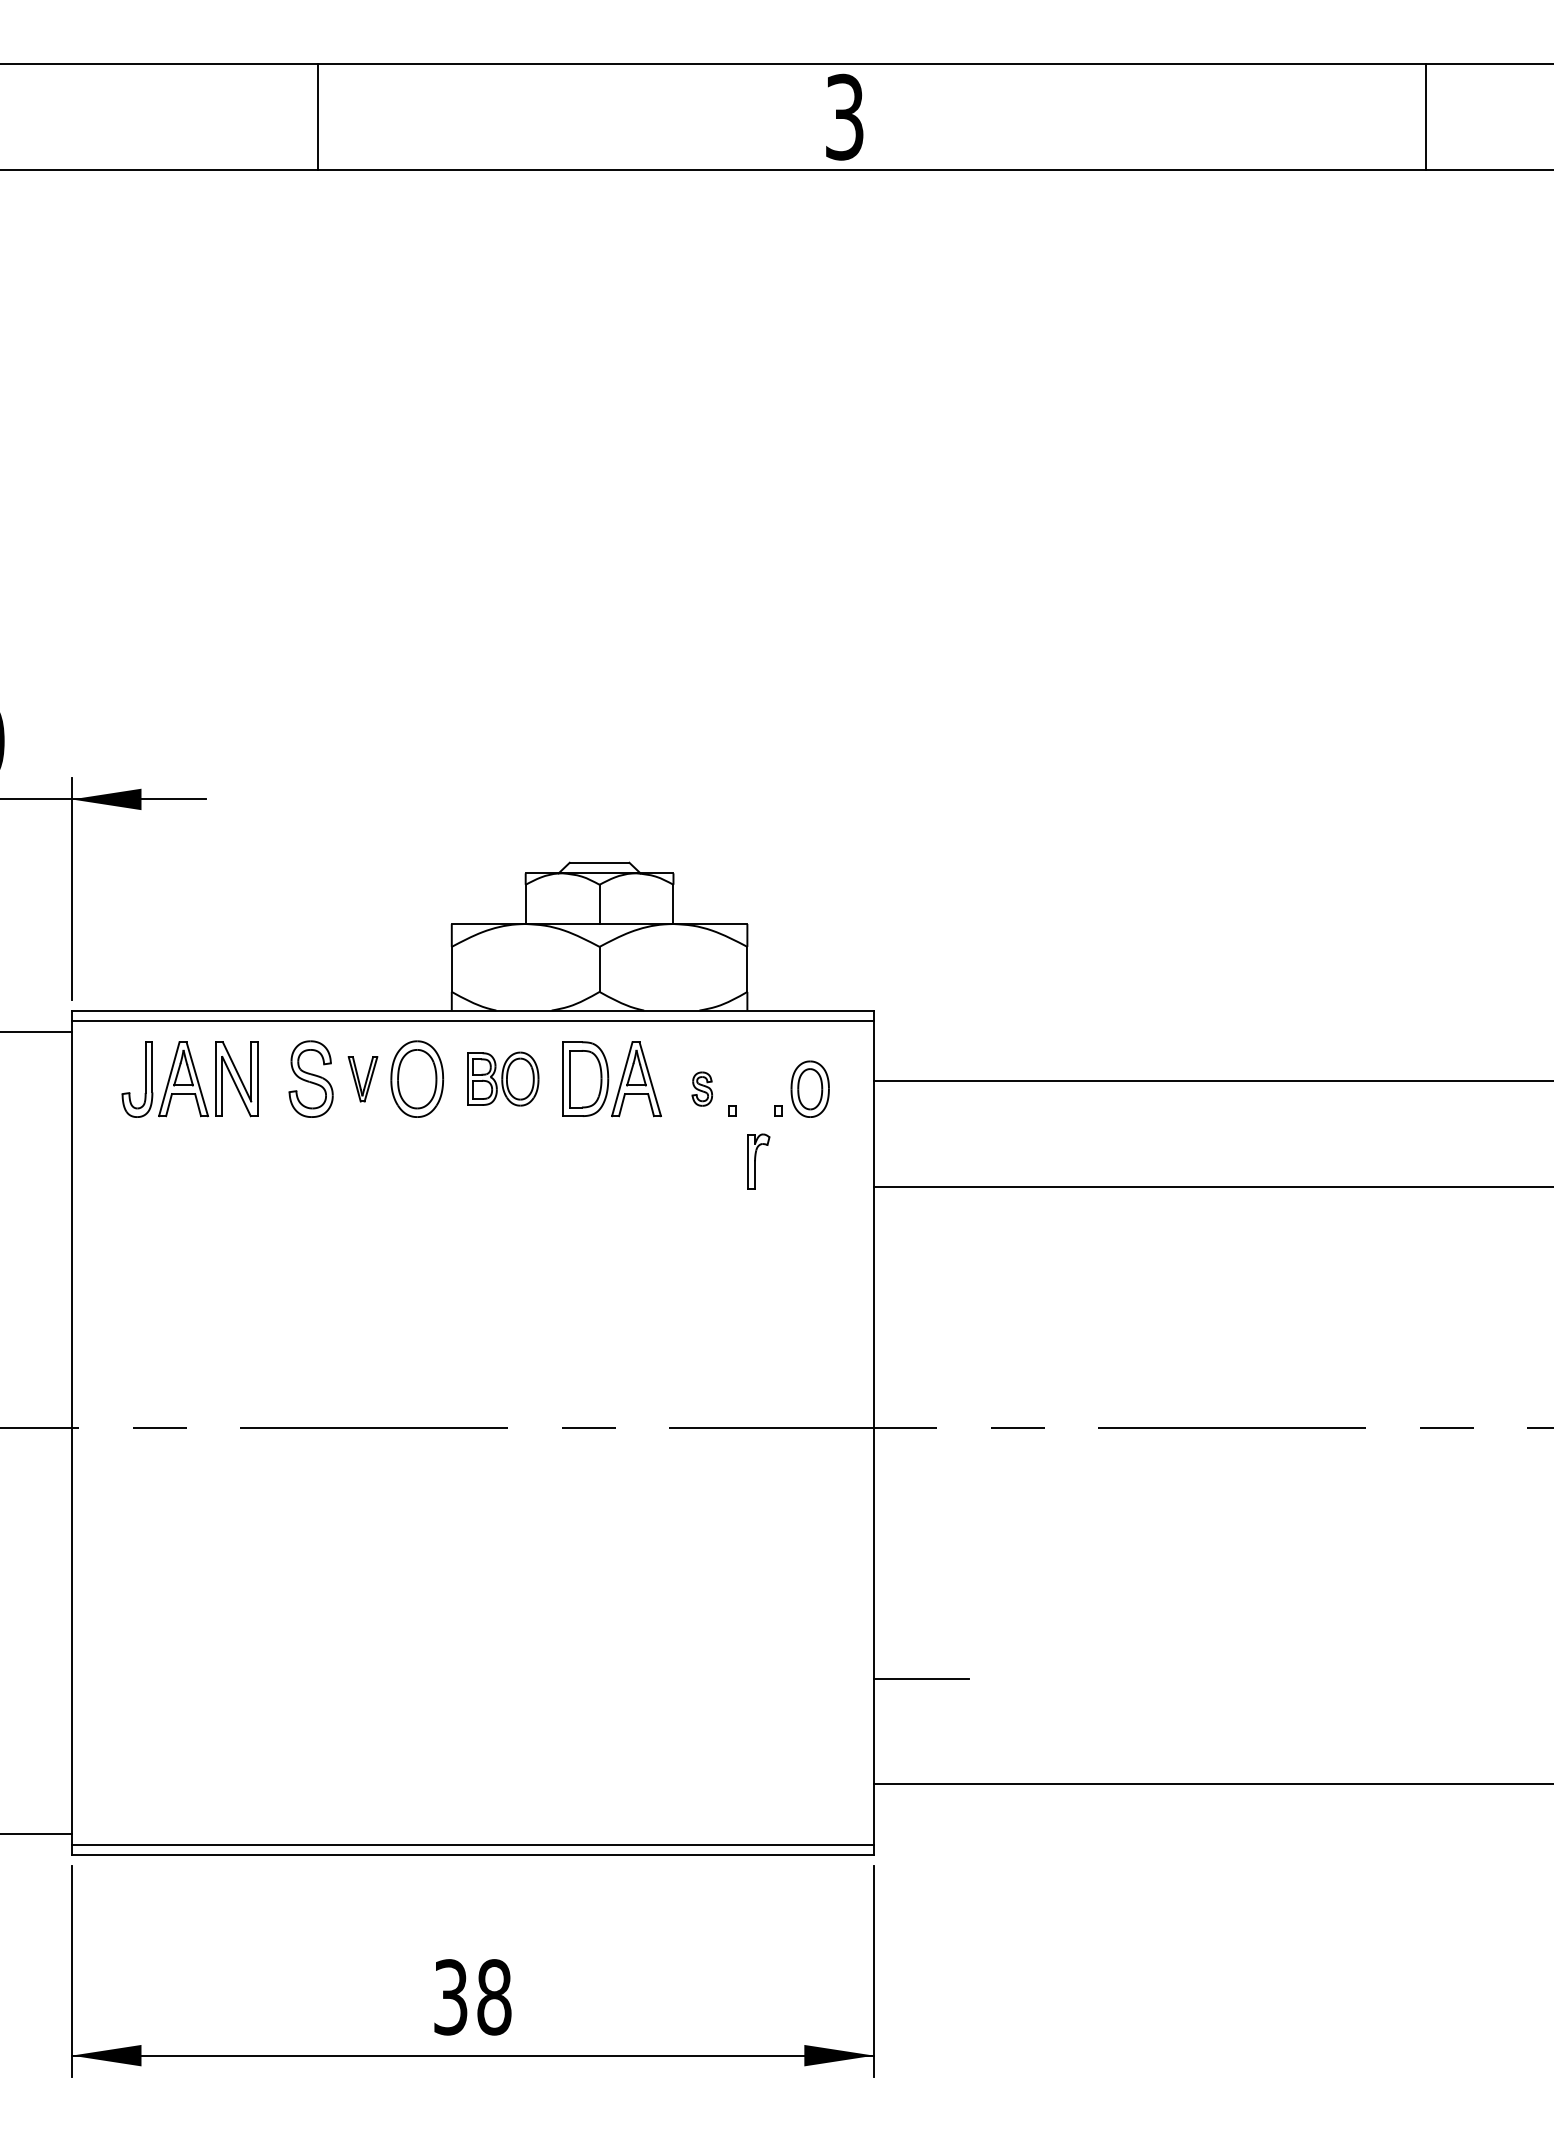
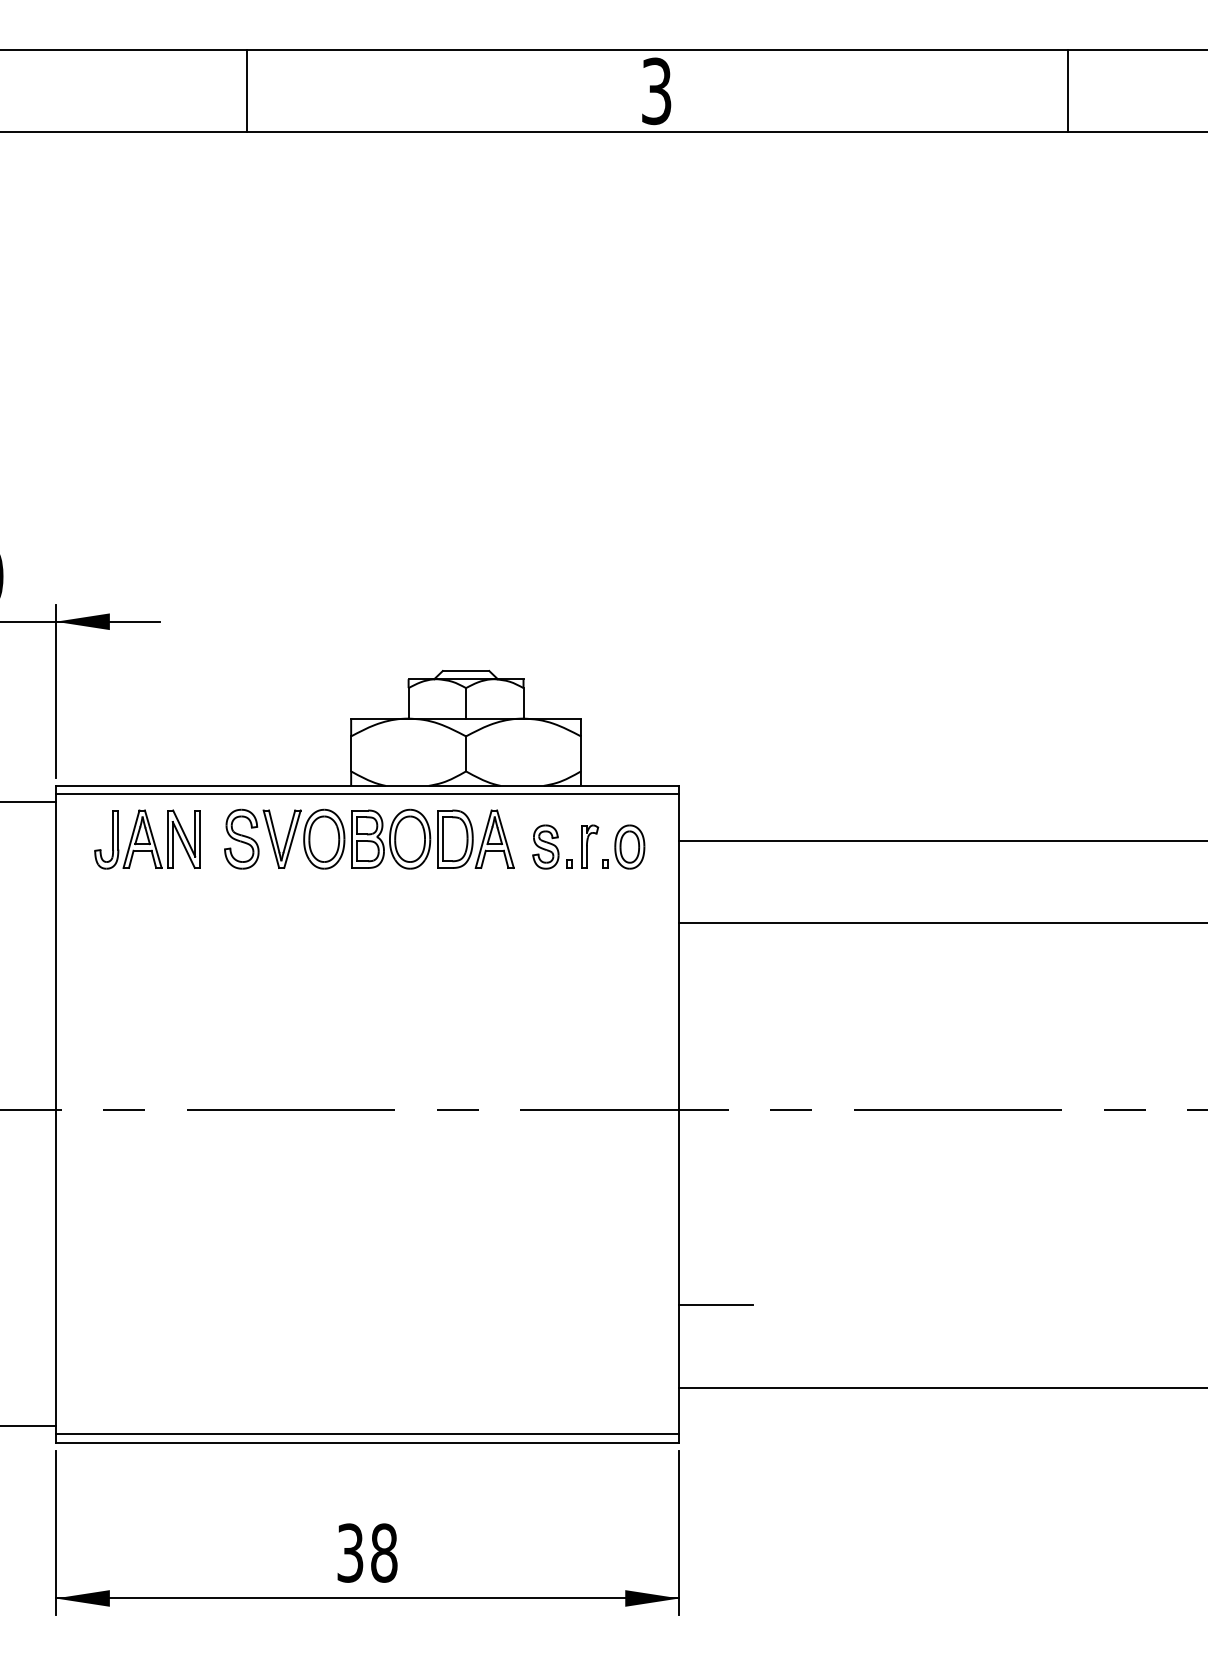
line: (1425, 116) -> (1067, 90), moved
part: (503, 1078) -> (391, 838), size x1.43
part: (362, 1079) -> (281, 839), size x1.67
part: (702, 1088) -> (546, 846), size x1.67
part: (758, 1161) -> (589, 846), moved

